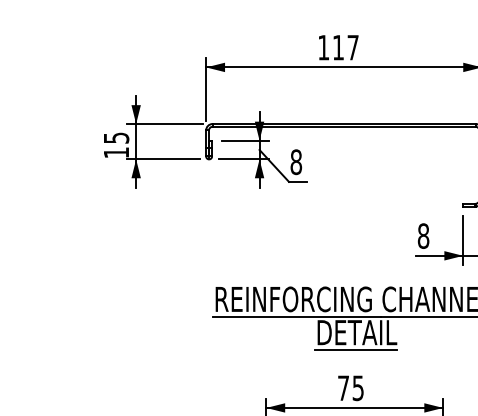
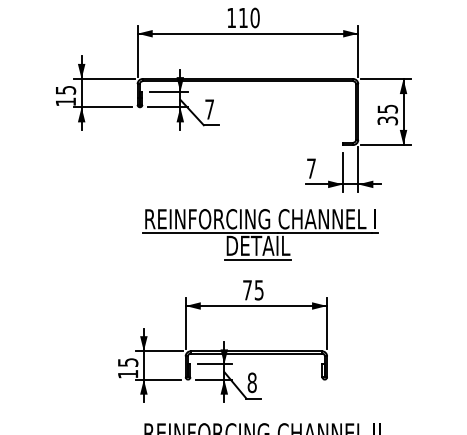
text: (352, 47) -> (254, 17), 117 -> 110
text: (296, 162) -> (209, 109), 8 -> 7
text: (423, 235) -> (311, 168), 8 -> 7

